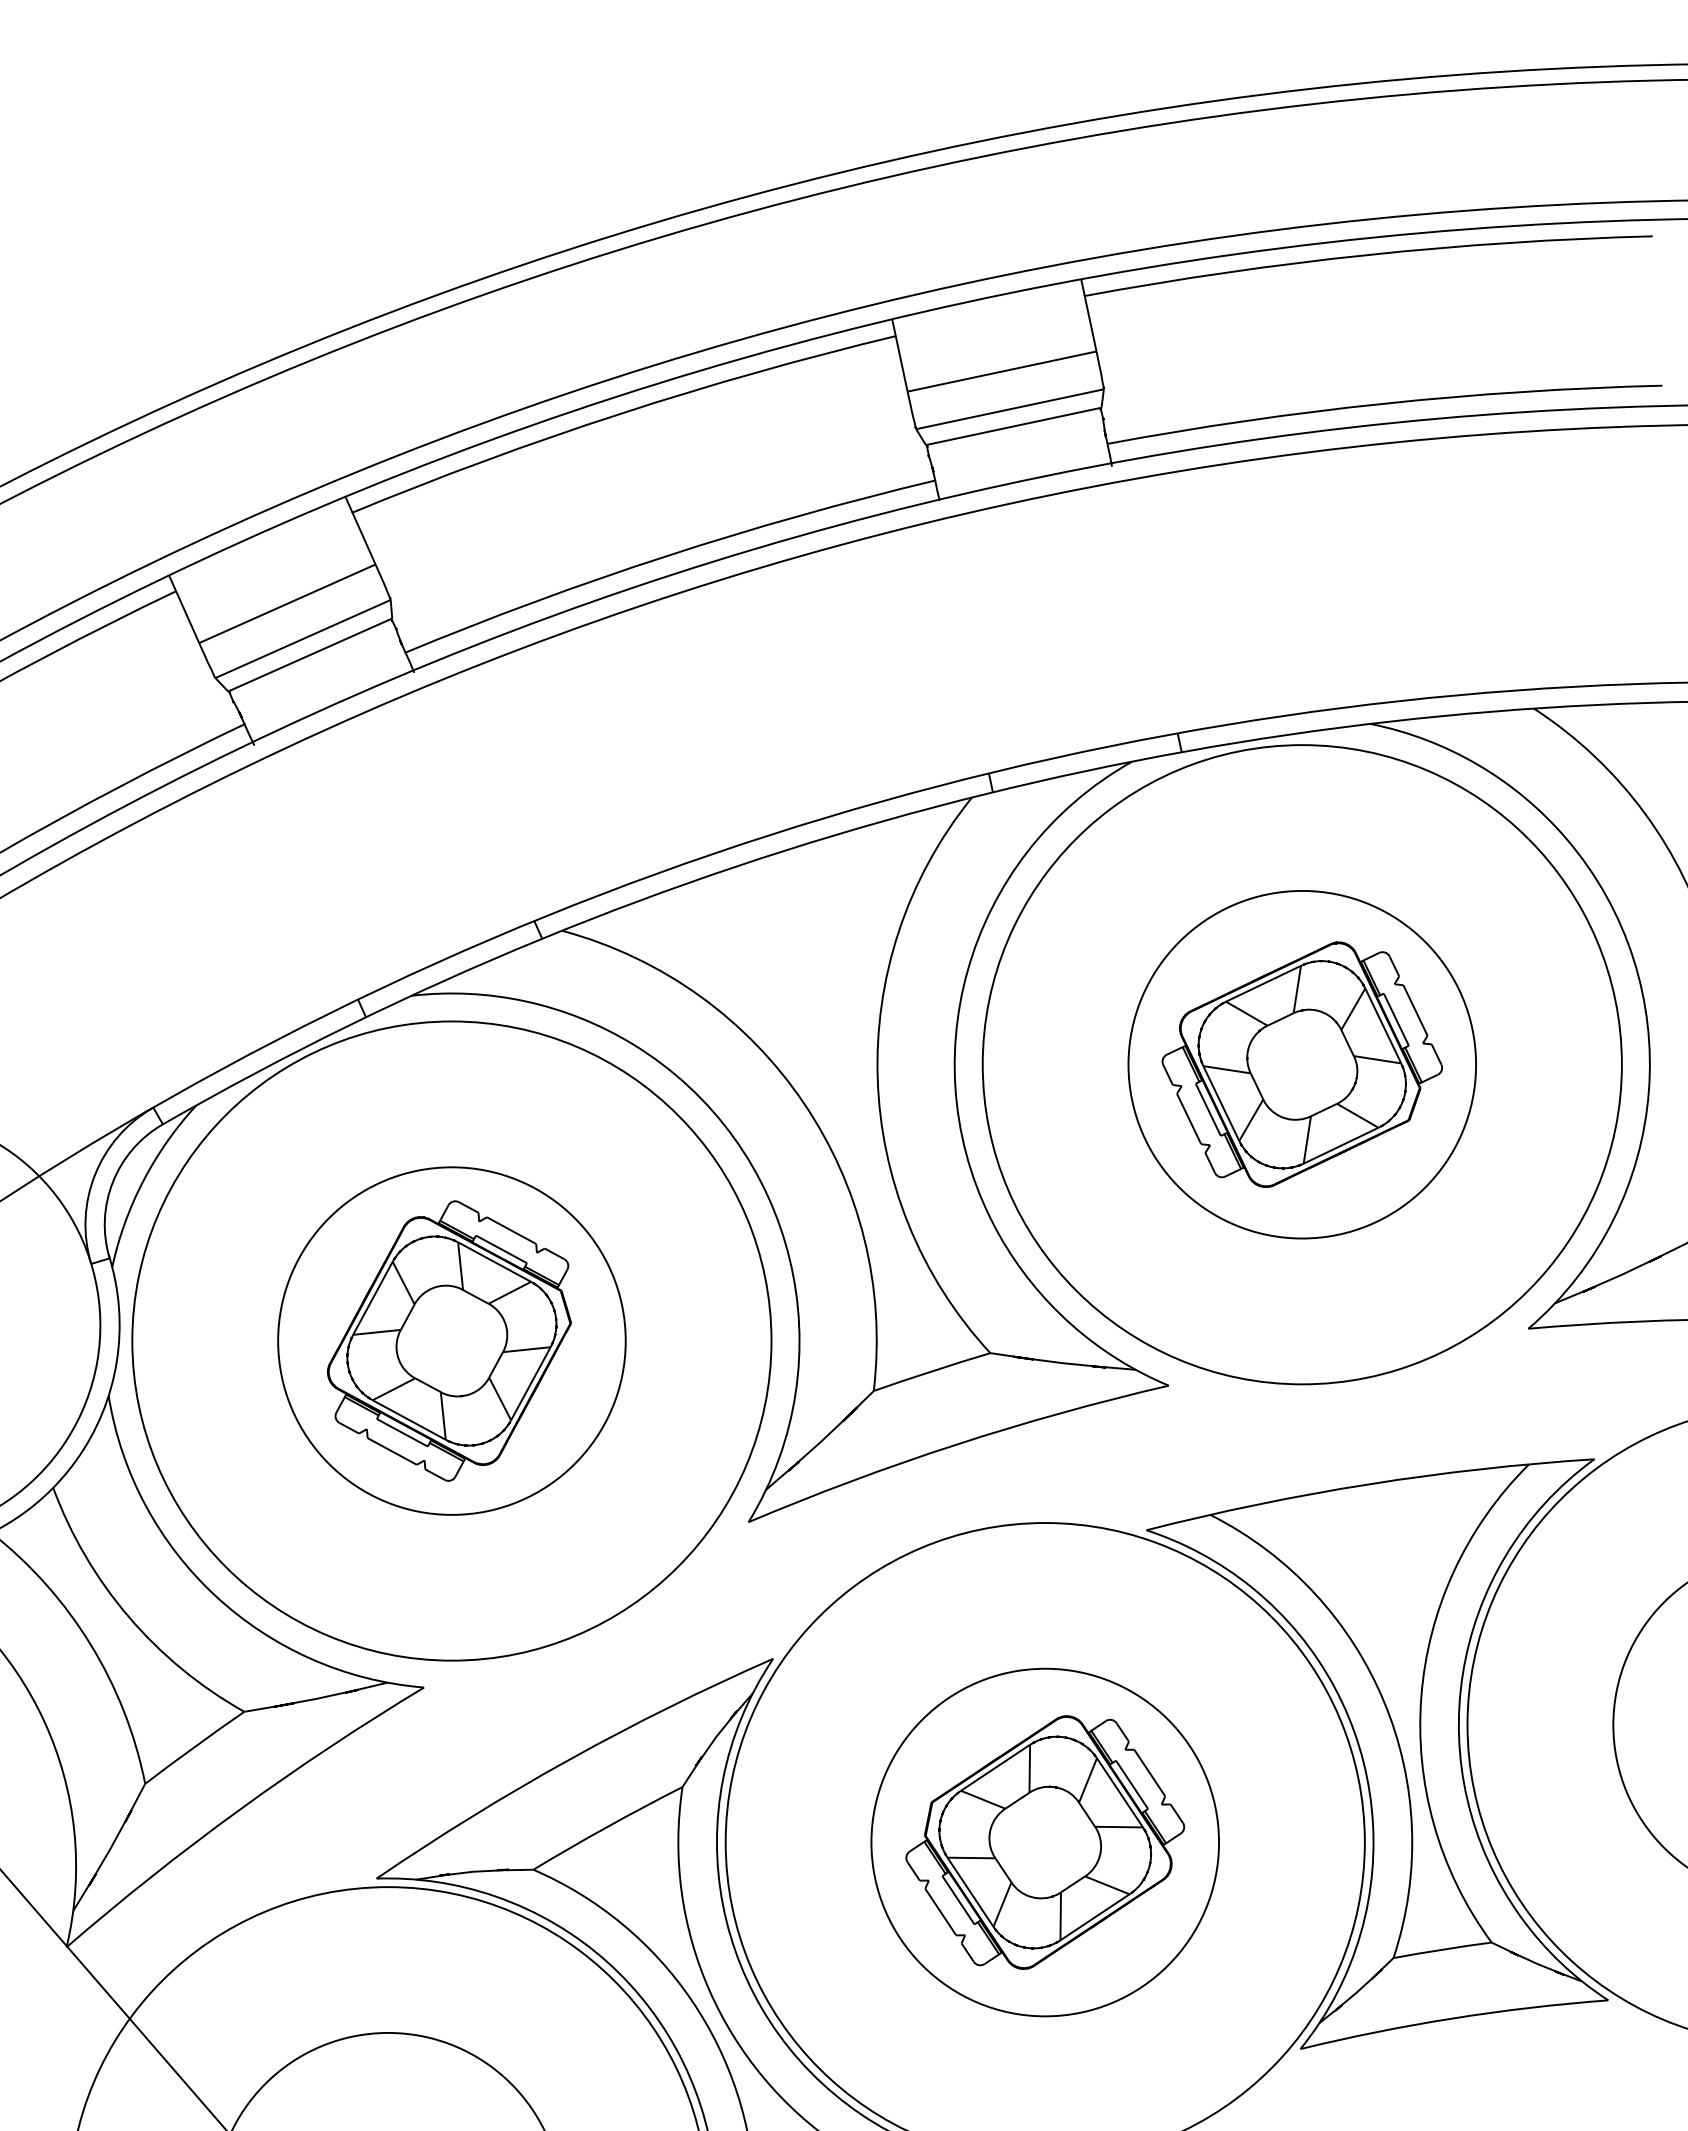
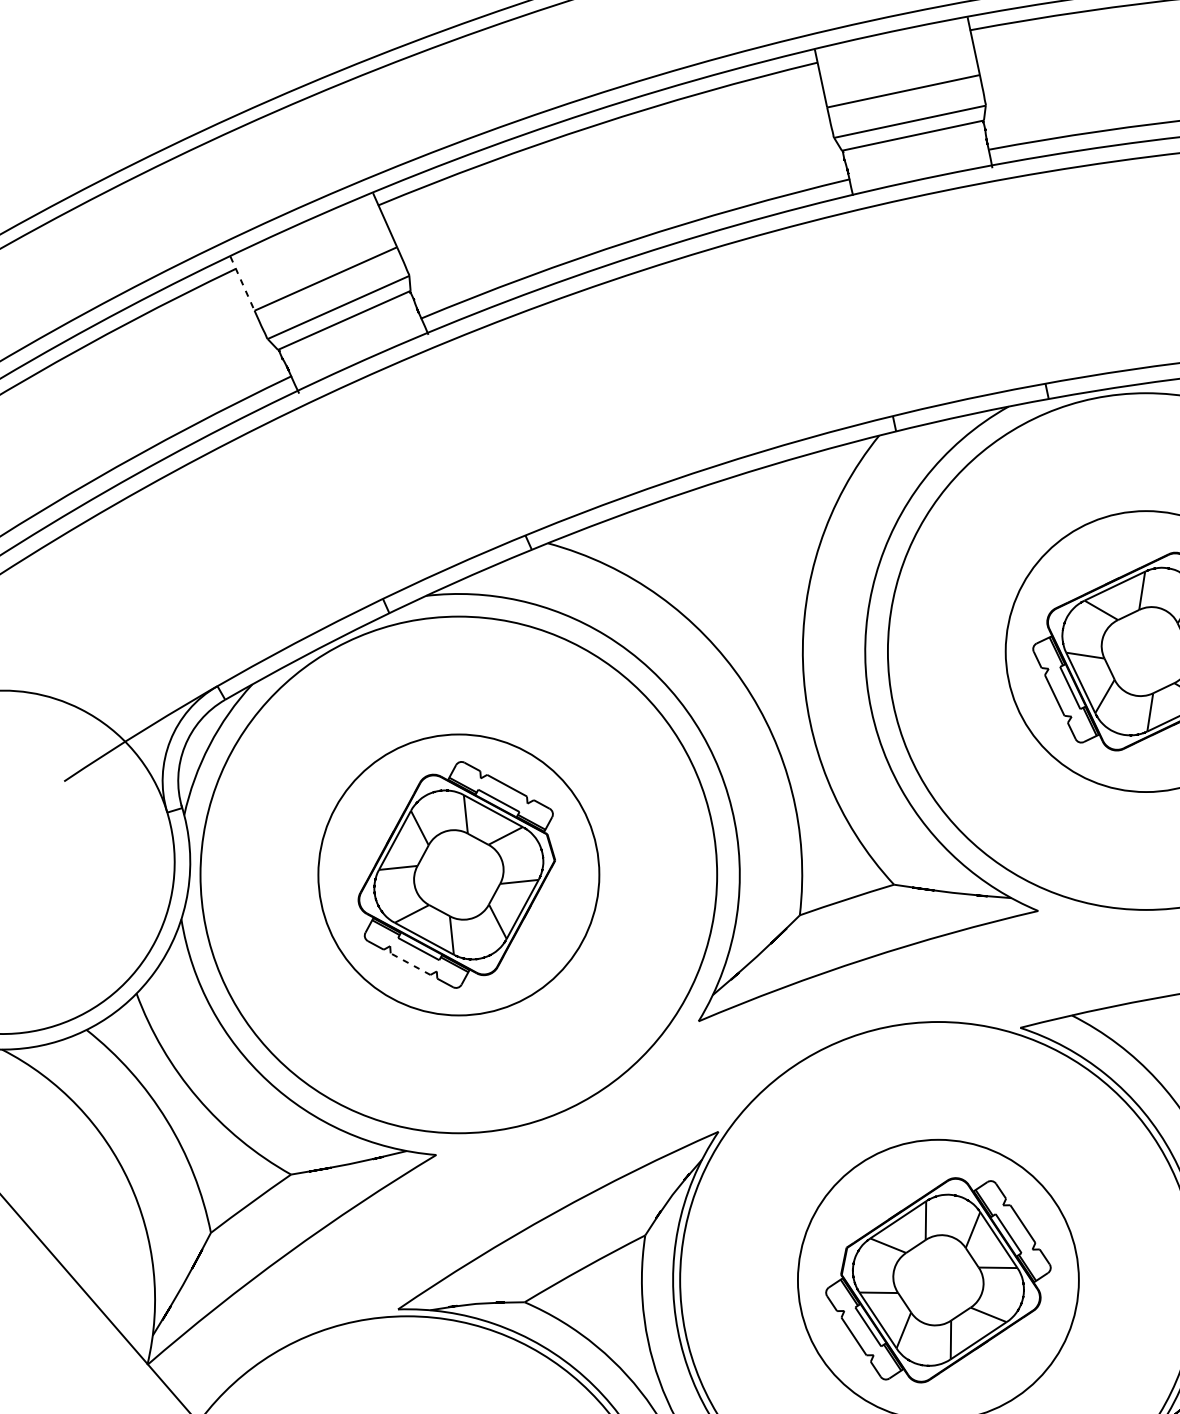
line: (184, 609) -> (242, 283), solid -> dashed
line: (392, 1451) -> (410, 964), solid -> dashed

